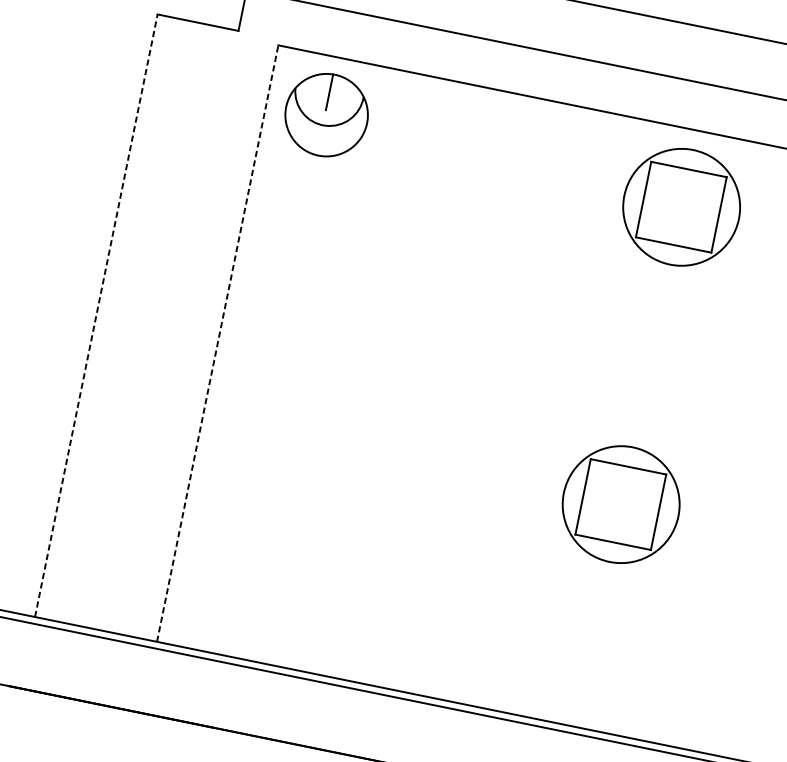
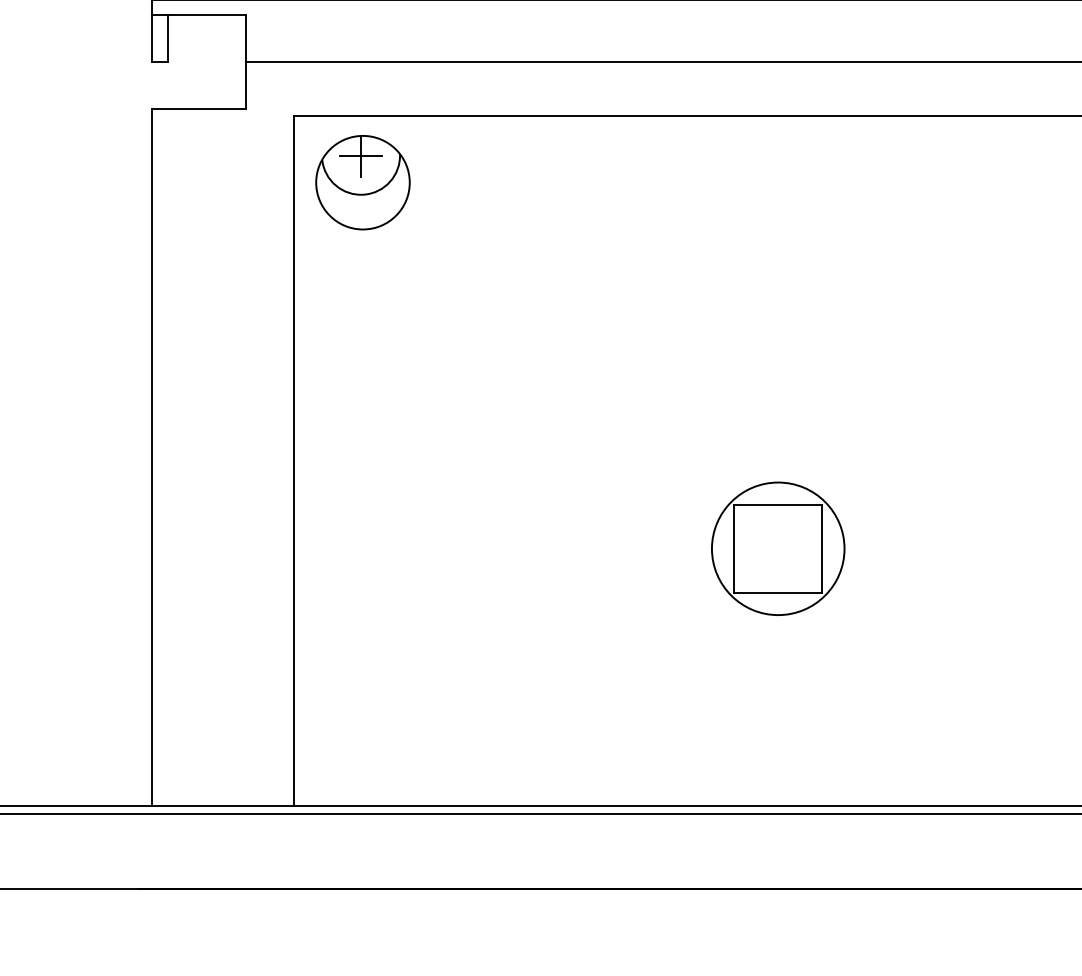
line: (329, 91) -> (360, 155), added
part: (681, 207) -> (778, 204), removed
line: (96, 315) -> (152, 457), dashed -> solid
line: (217, 343) -> (293, 460), dashed -> solid

